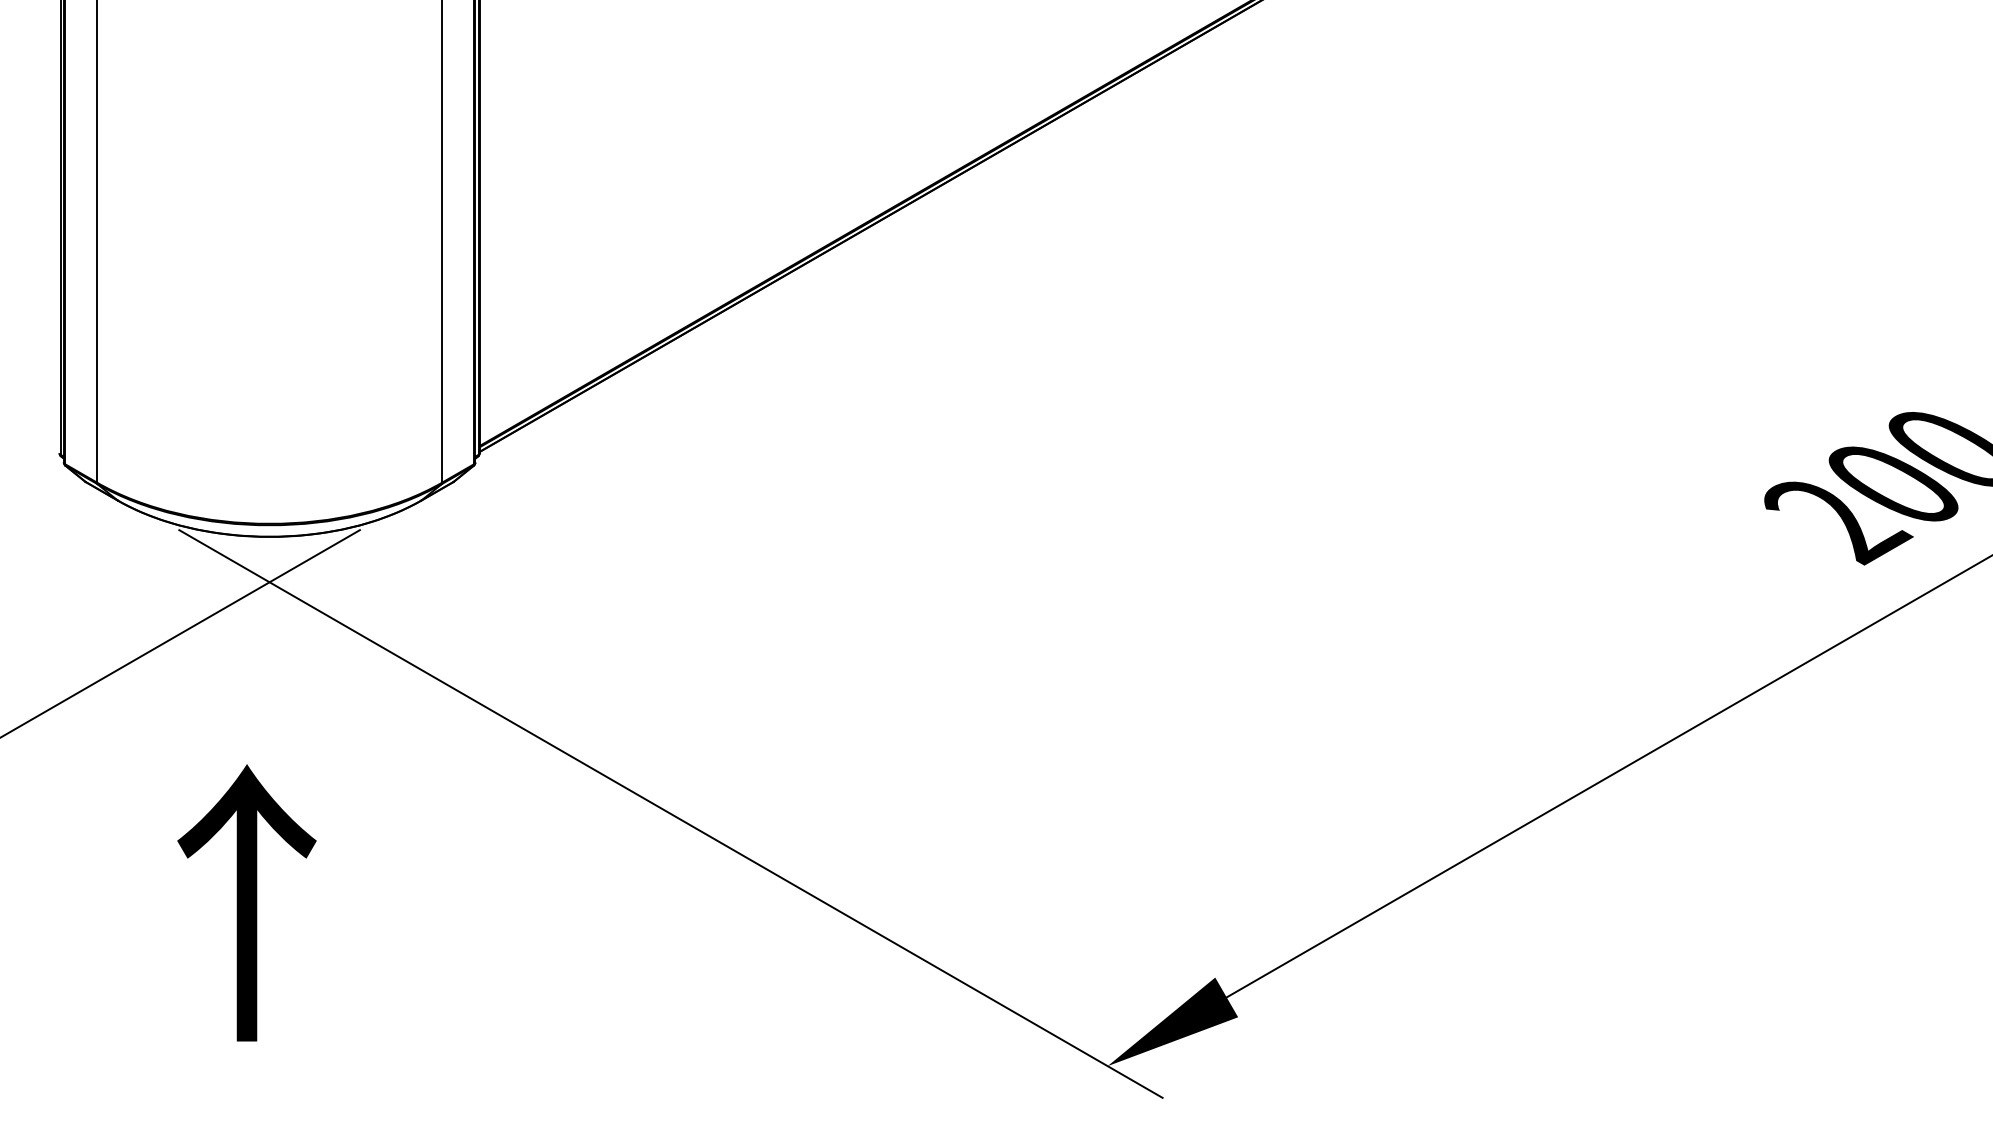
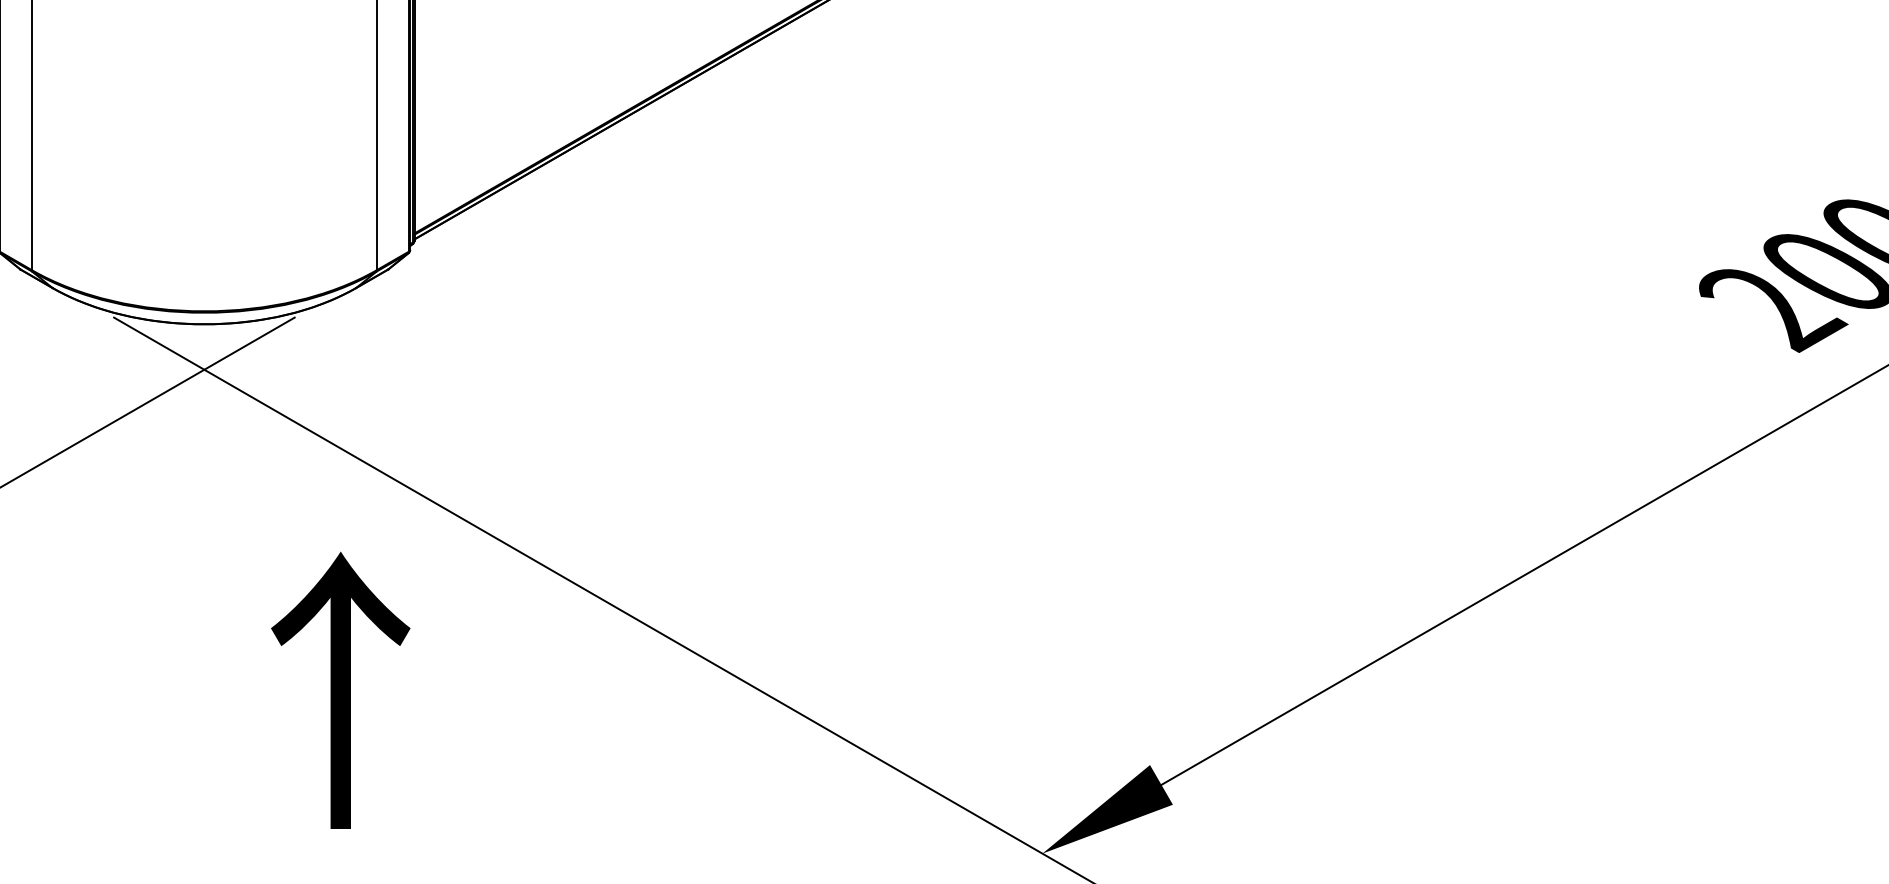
text: (246, 902) -> (340, 689), moved

